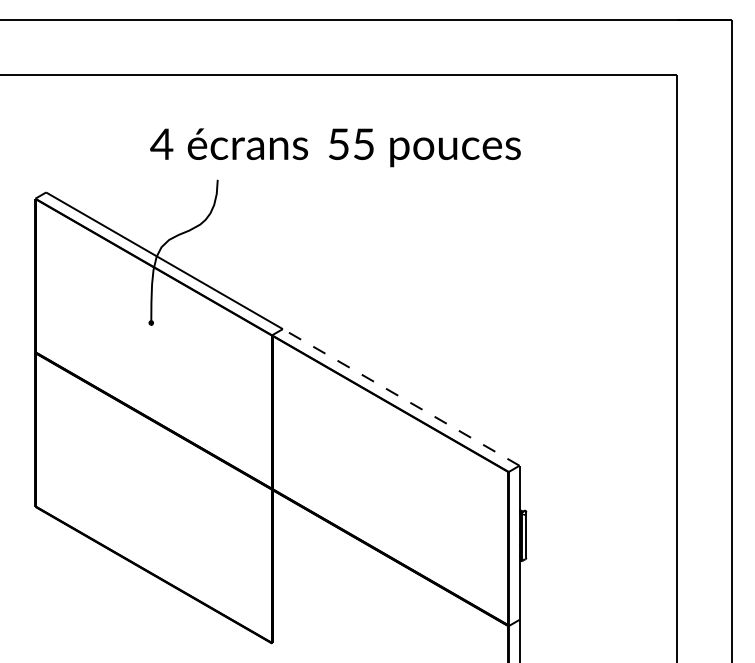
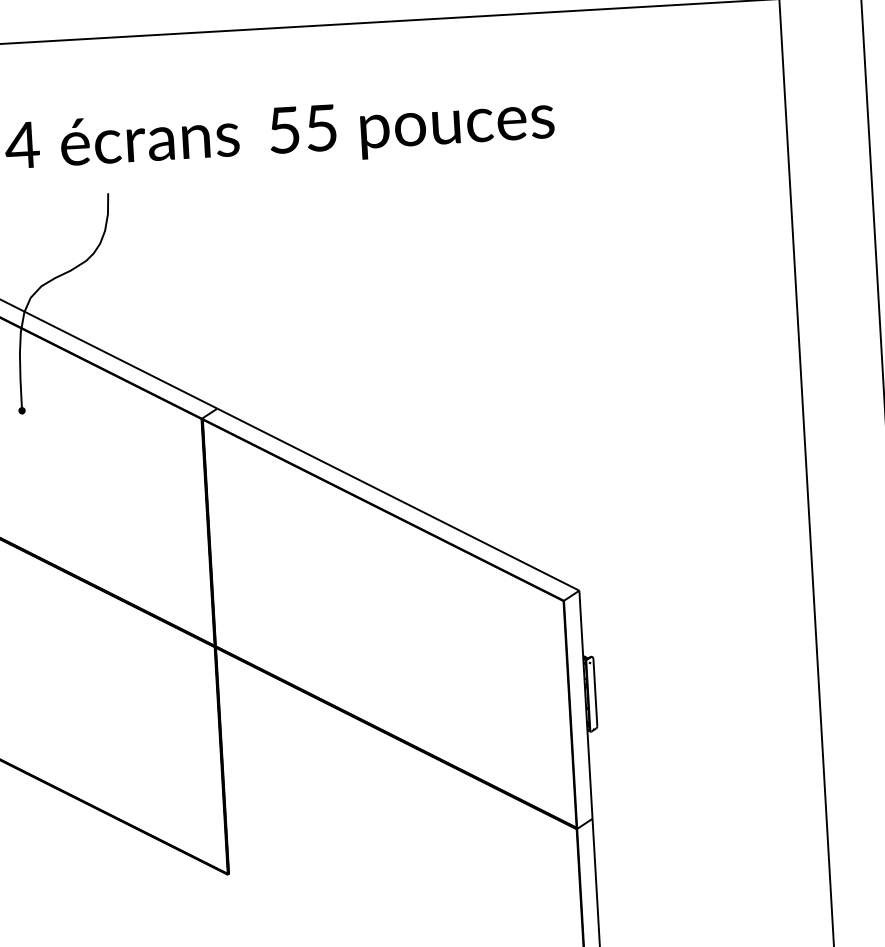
line: (401, 397) -> (398, 499), dashed -> solid

